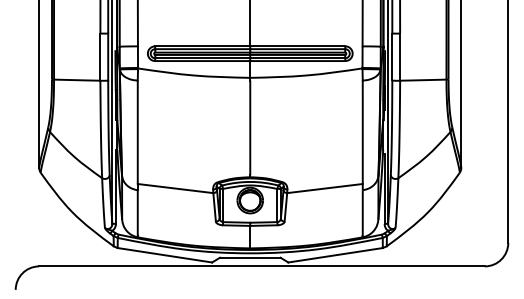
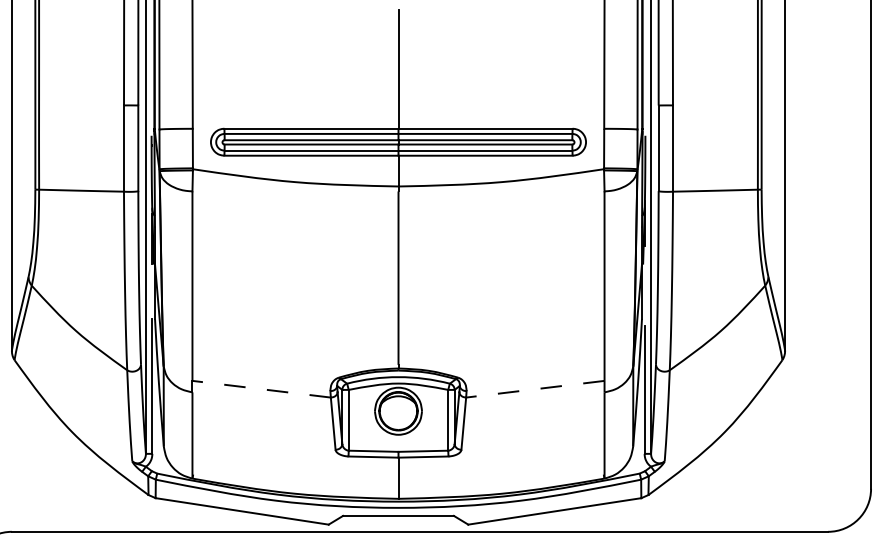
line: (175, 188) -> (261, 389), solid -> dashed
line: (324, 188) -> (534, 389), solid -> dashed

